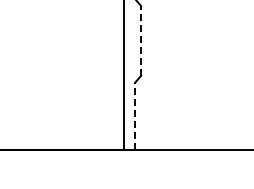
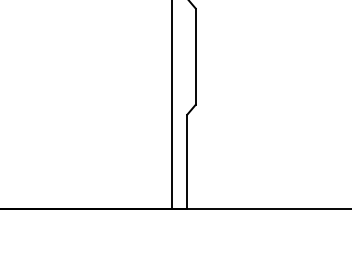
line: (141, 40) -> (196, 56), dashed -> solid
line: (135, 116) -> (187, 161), dashed -> solid

